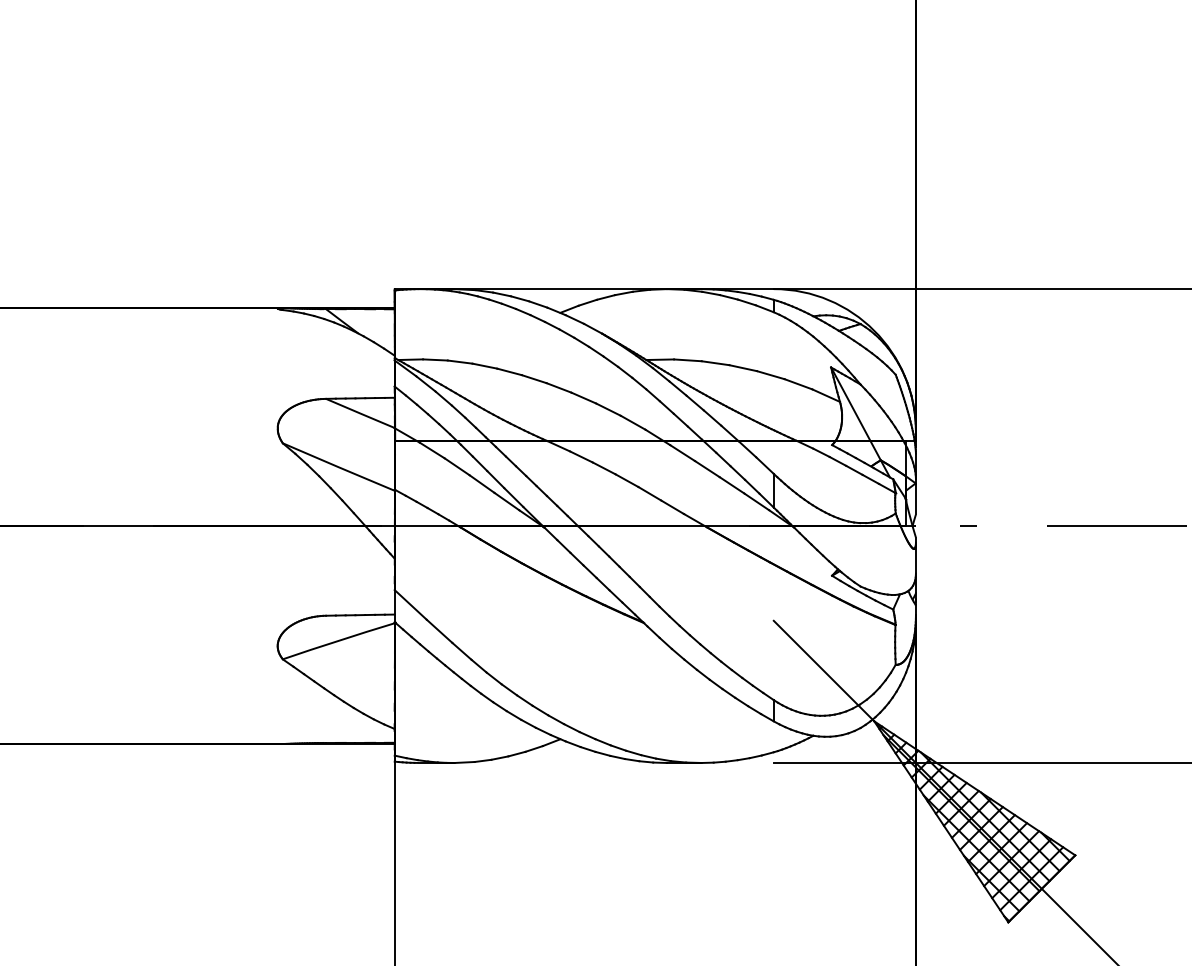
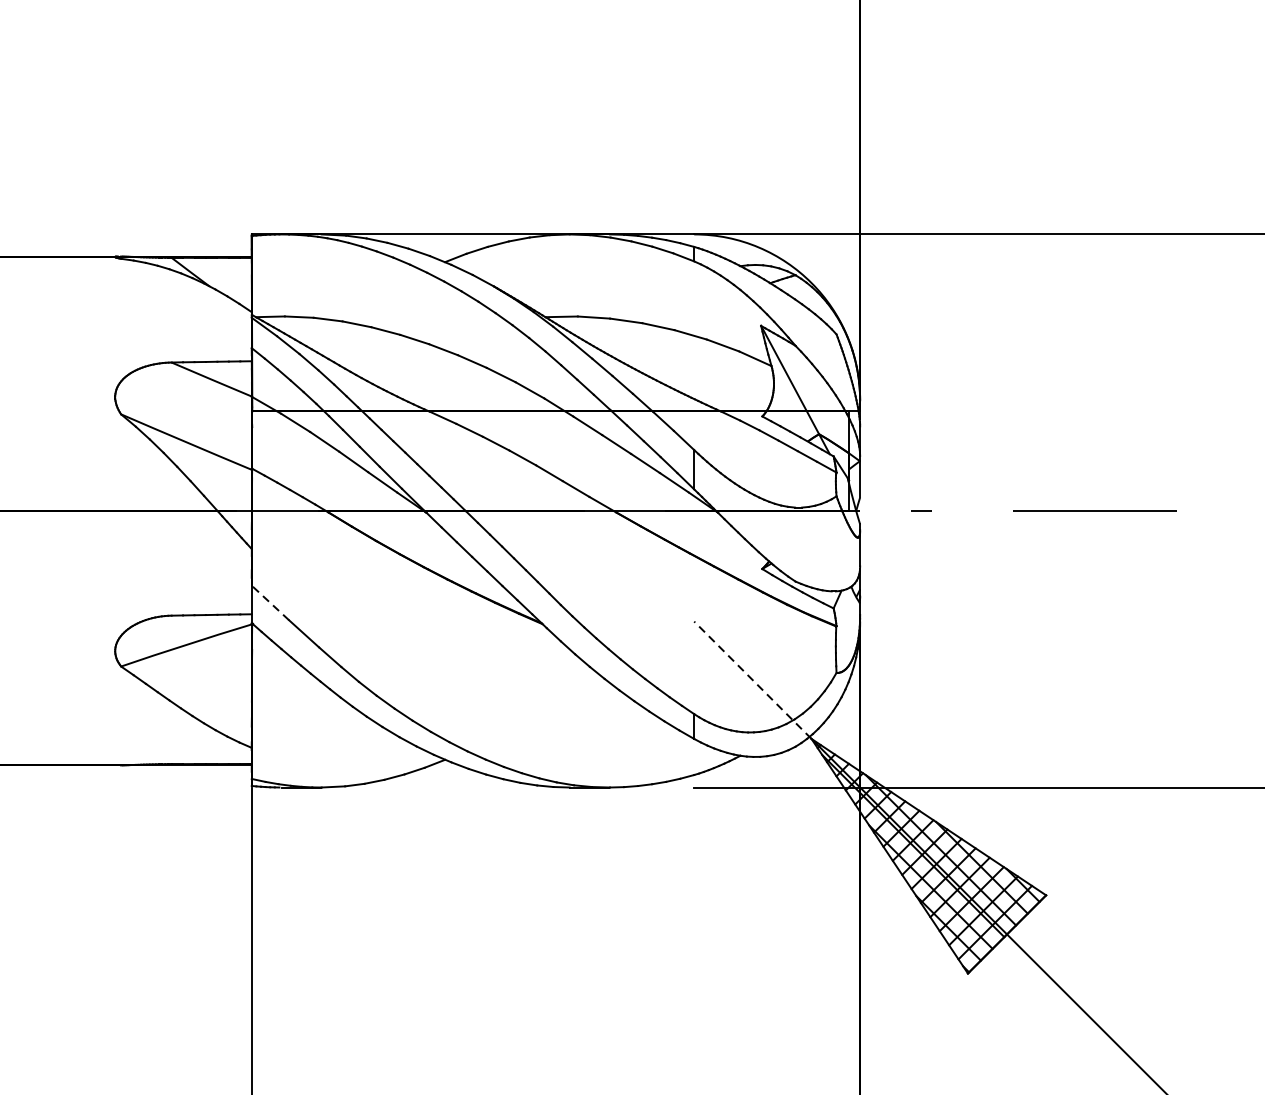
line: (410, 604) -> (270, 602), solid -> dashed
line: (823, 670) -> (752, 679), solid -> dashed

